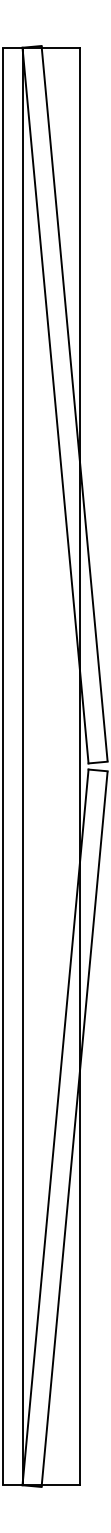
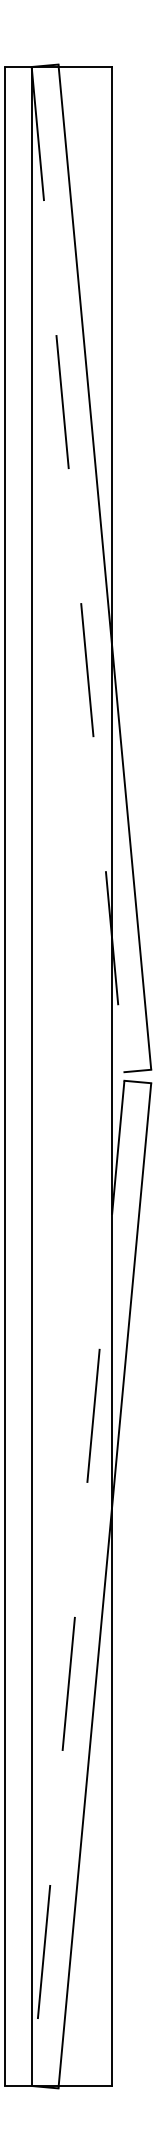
line: (55, 405) -> (78, 569), solid -> dashed
line: (55, 1127) -> (78, 1583), solid -> dashed

